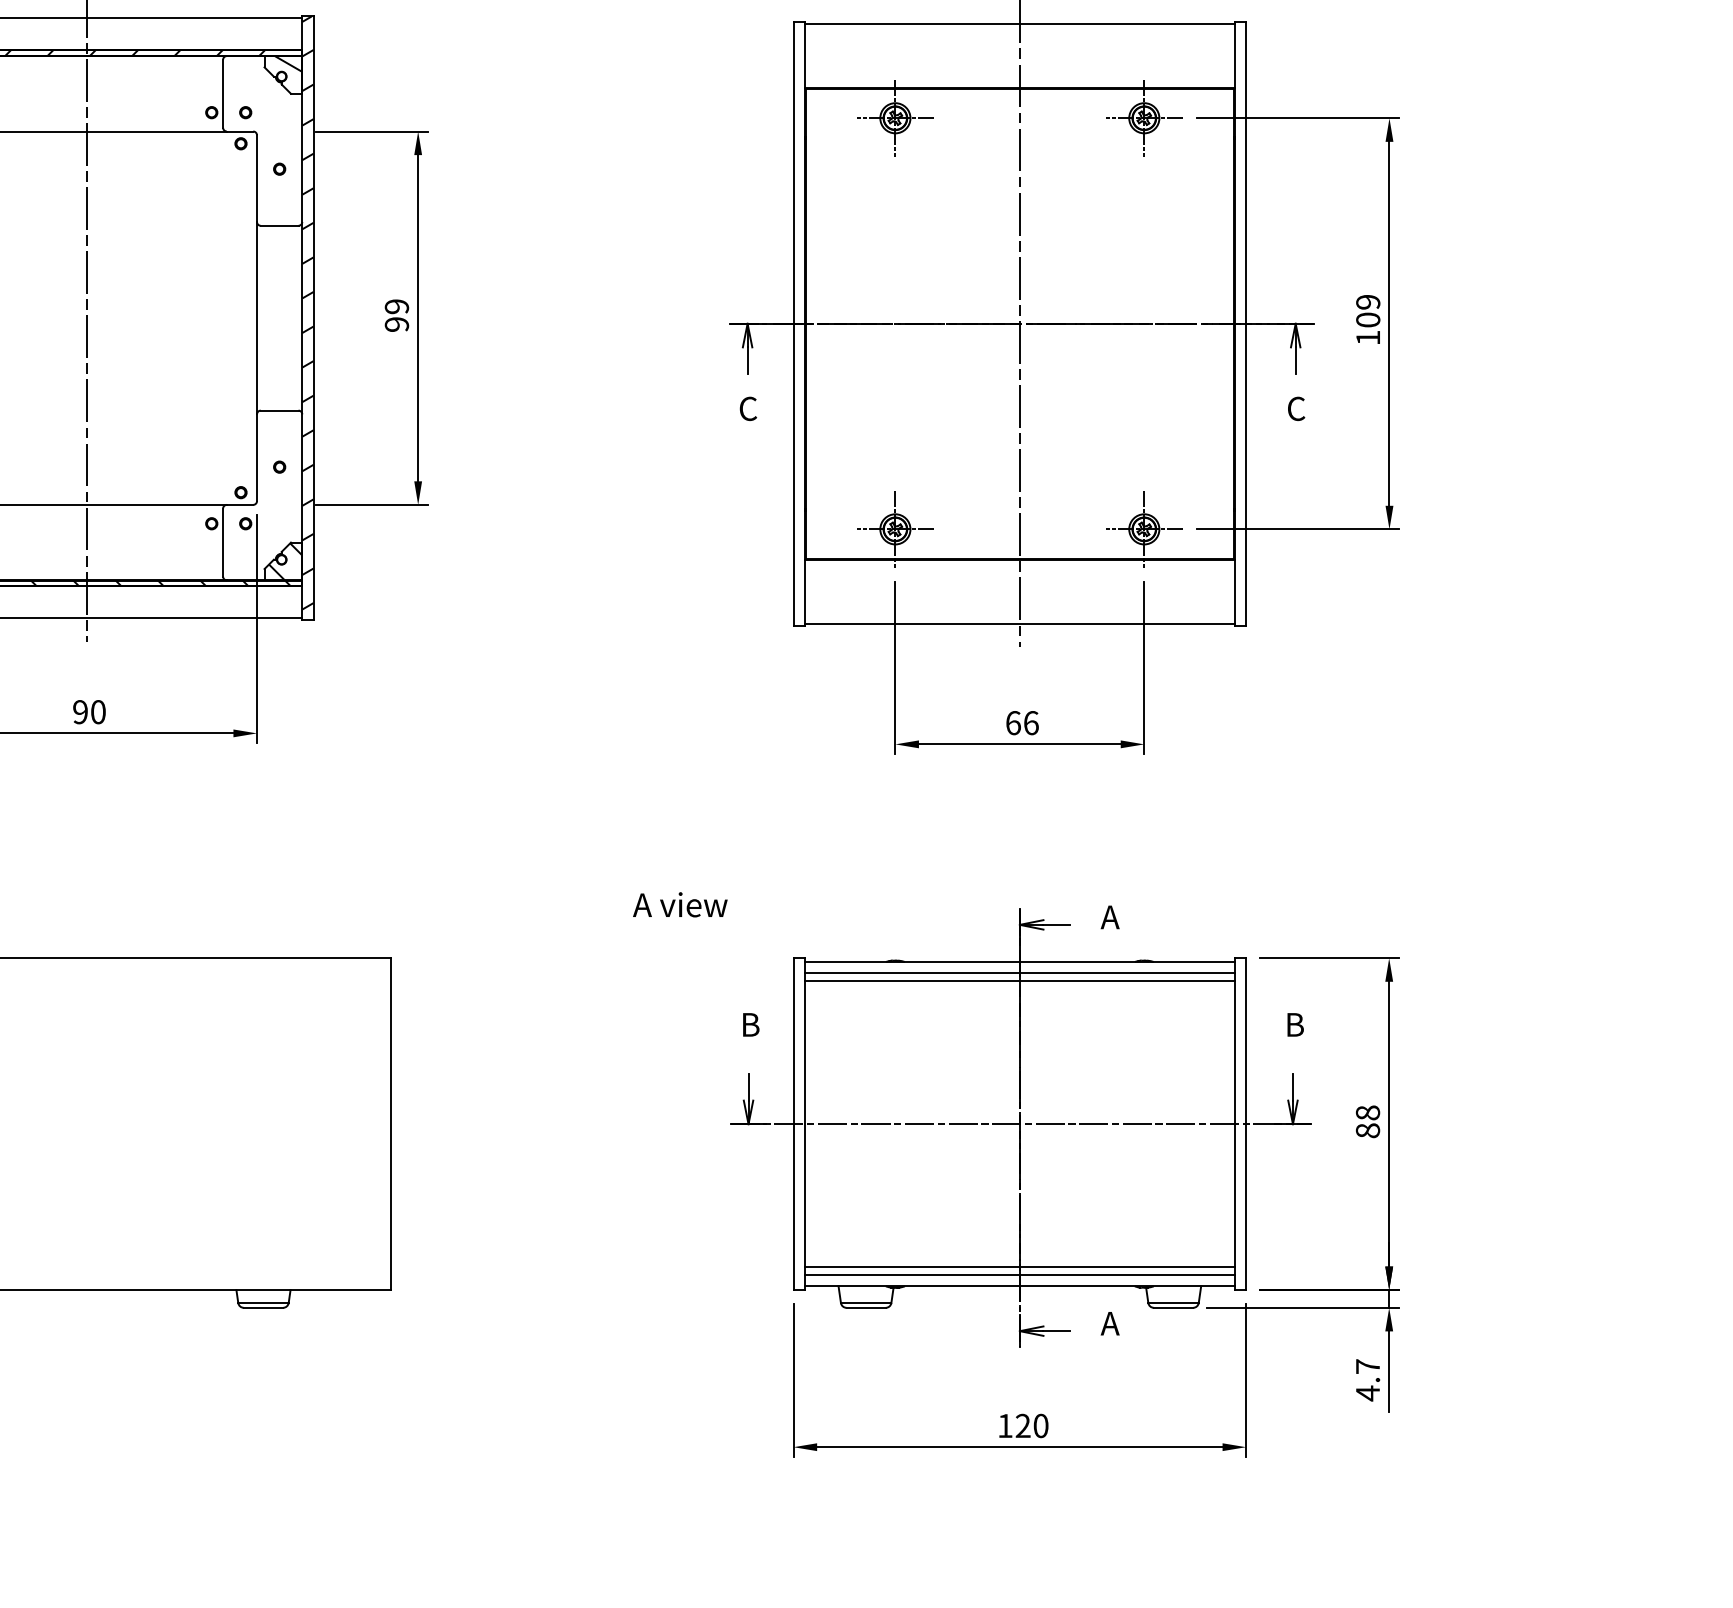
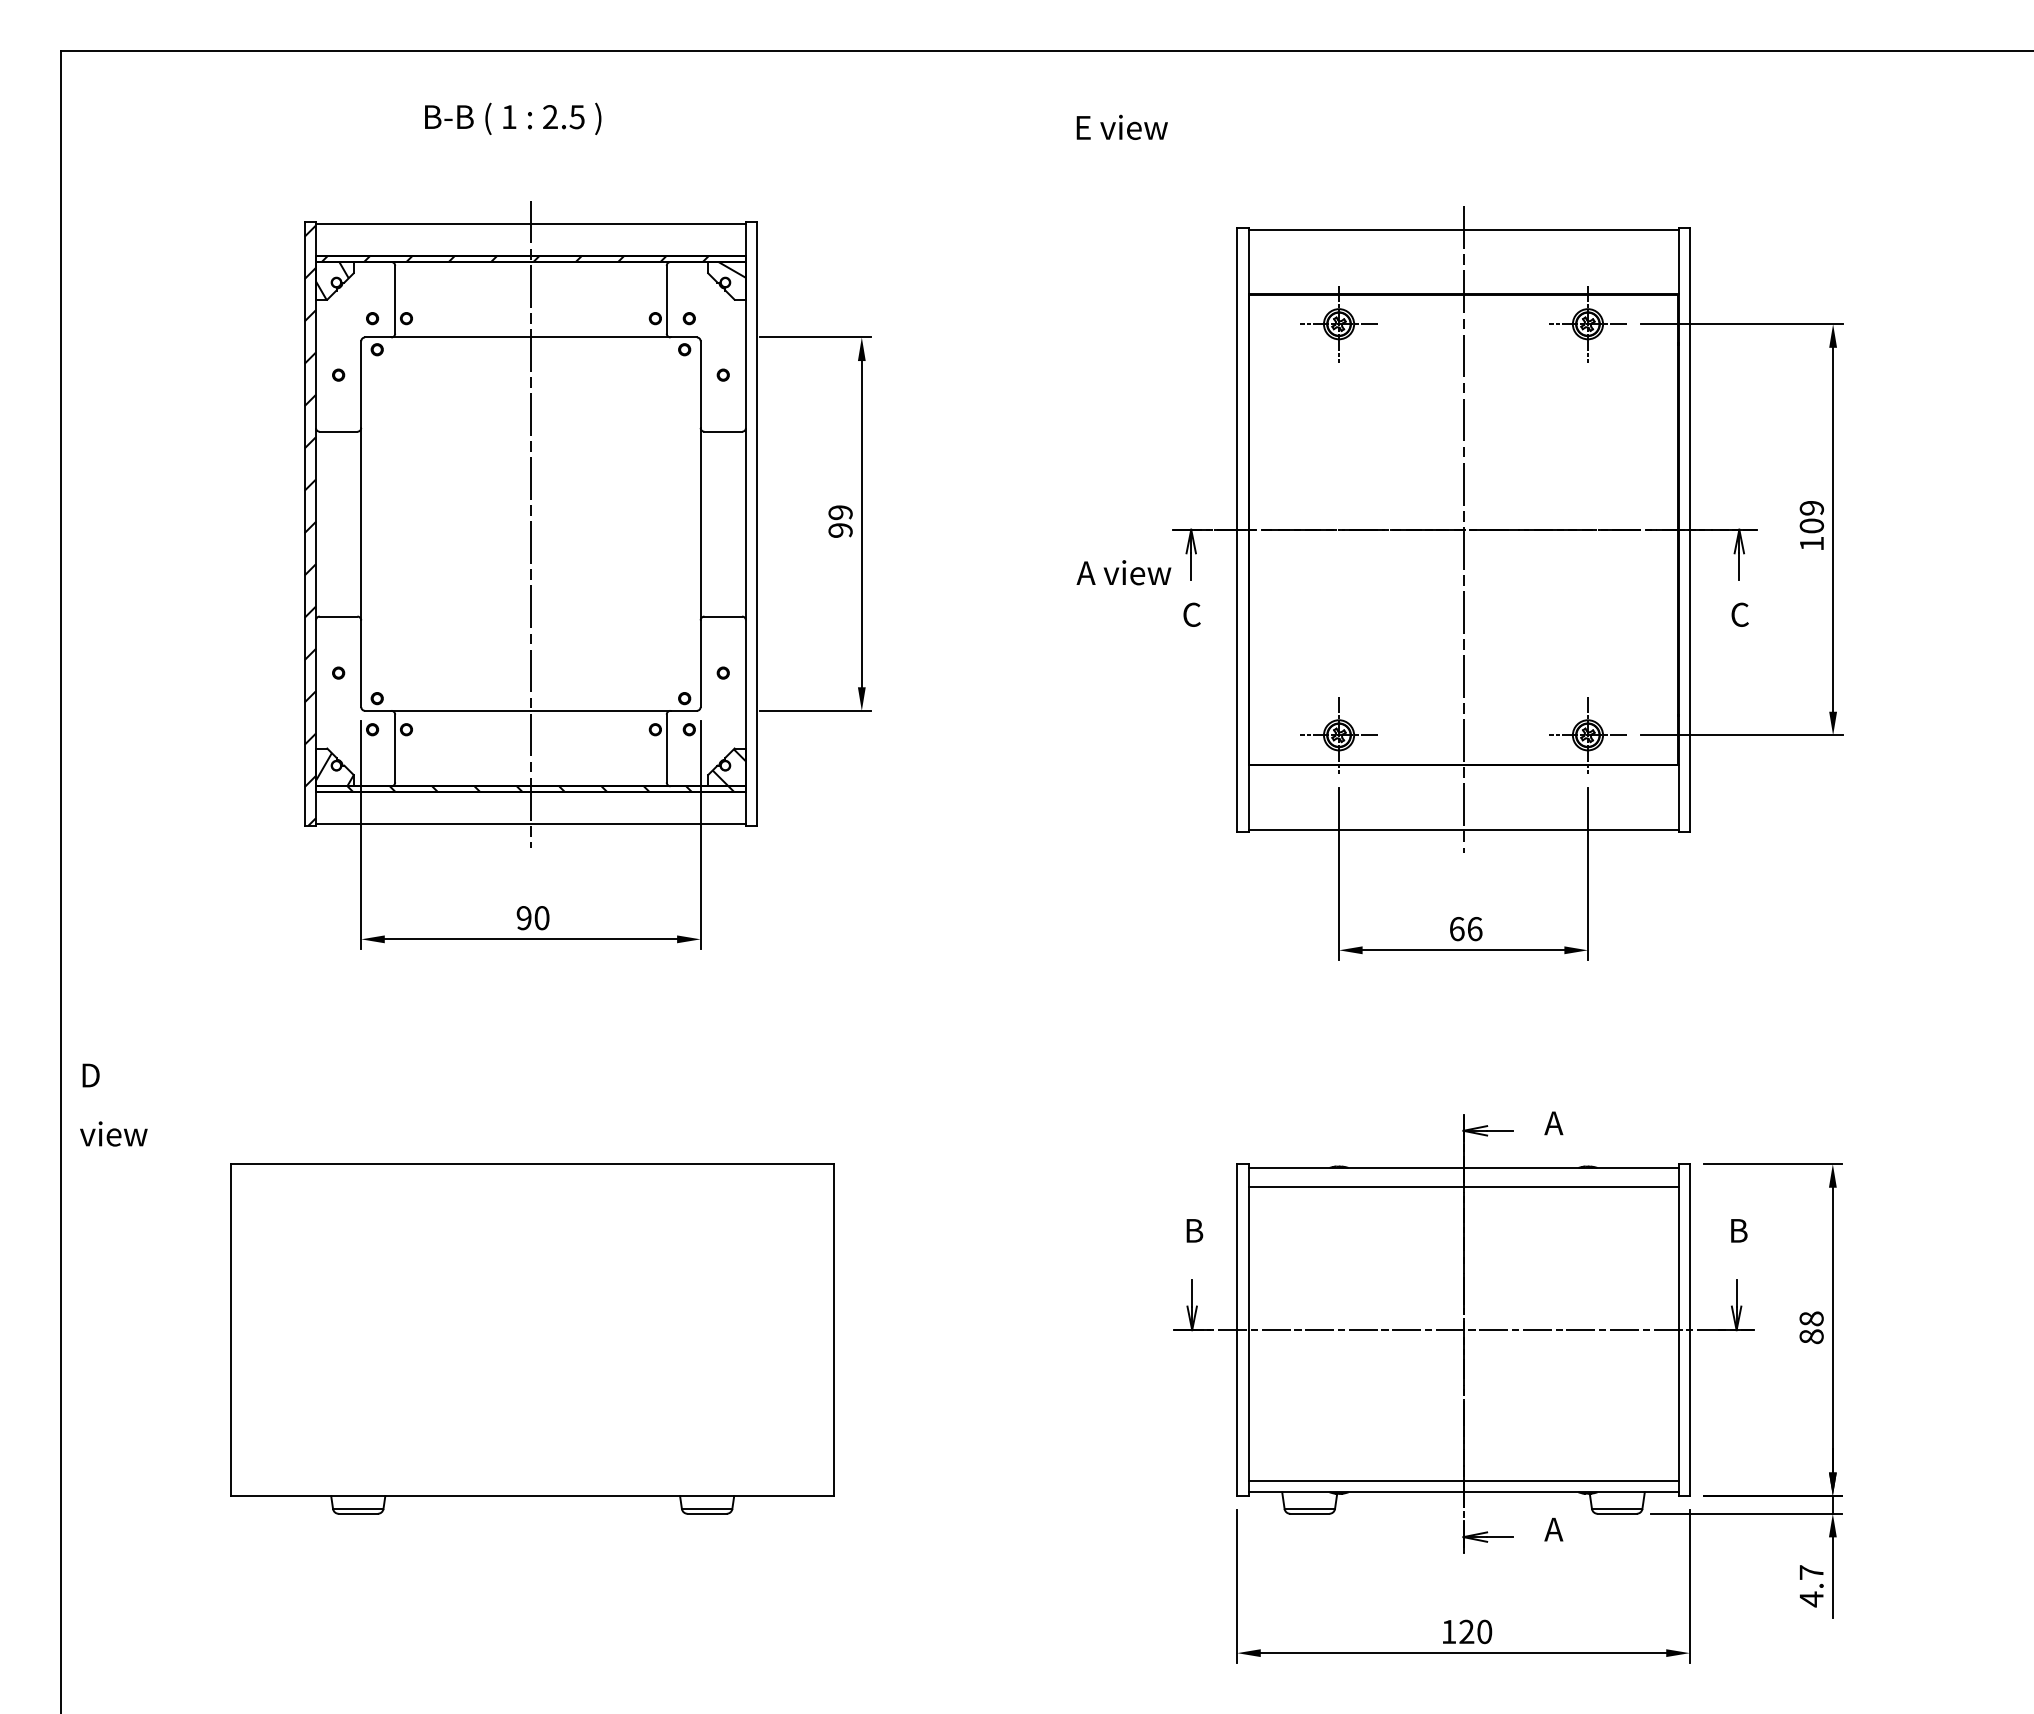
hatch: (307, 312) -> (751, 518), removed
text: (679, 904) -> (1123, 572), moved
line: (1019, 973) -> (1463, 1179), removed
line: (1019, 1267) -> (1463, 1473), removed

